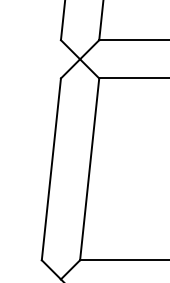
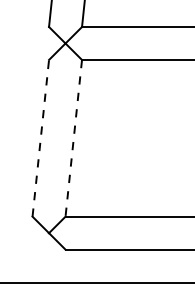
line: (51, 169) -> (40, 138), solid -> dashed
line: (89, 169) -> (73, 138), solid -> dashed

